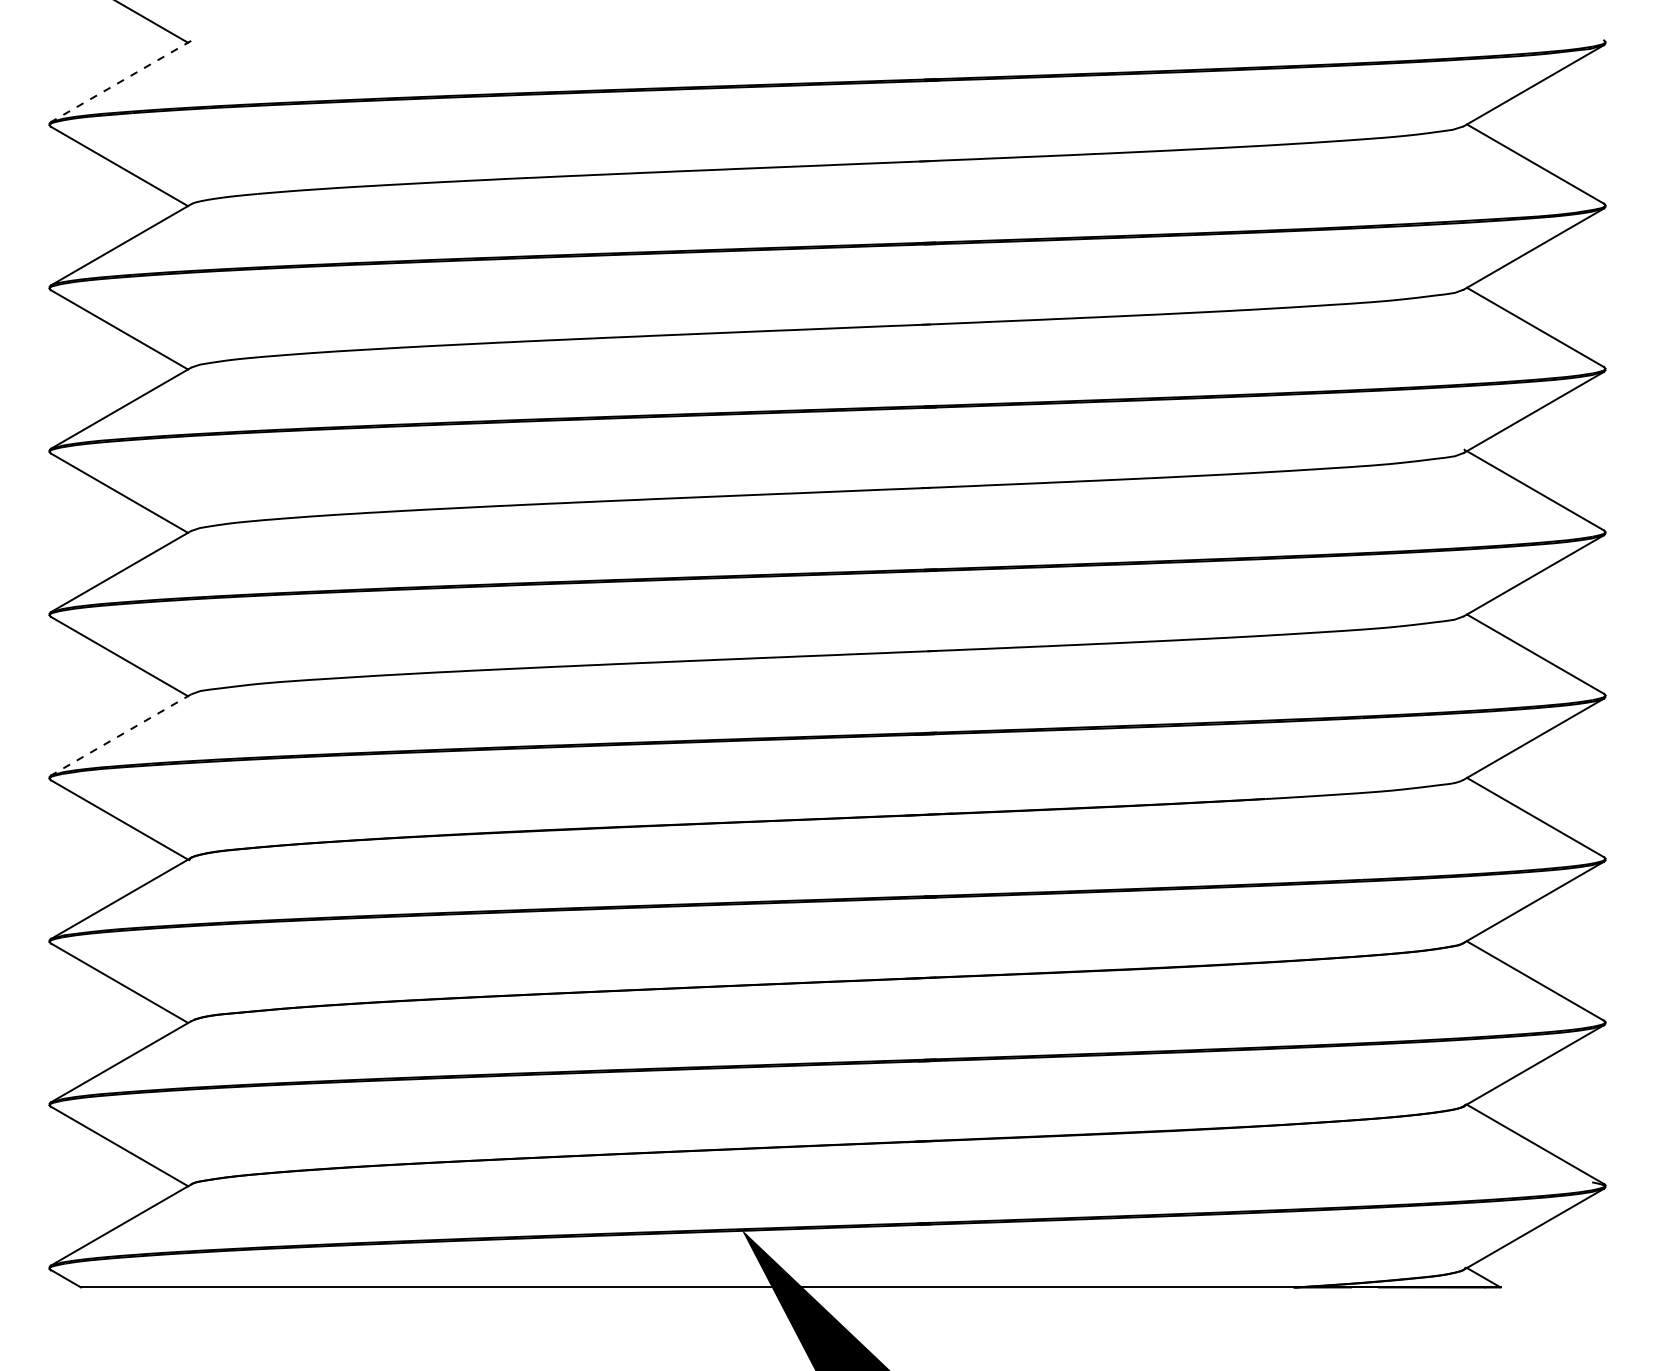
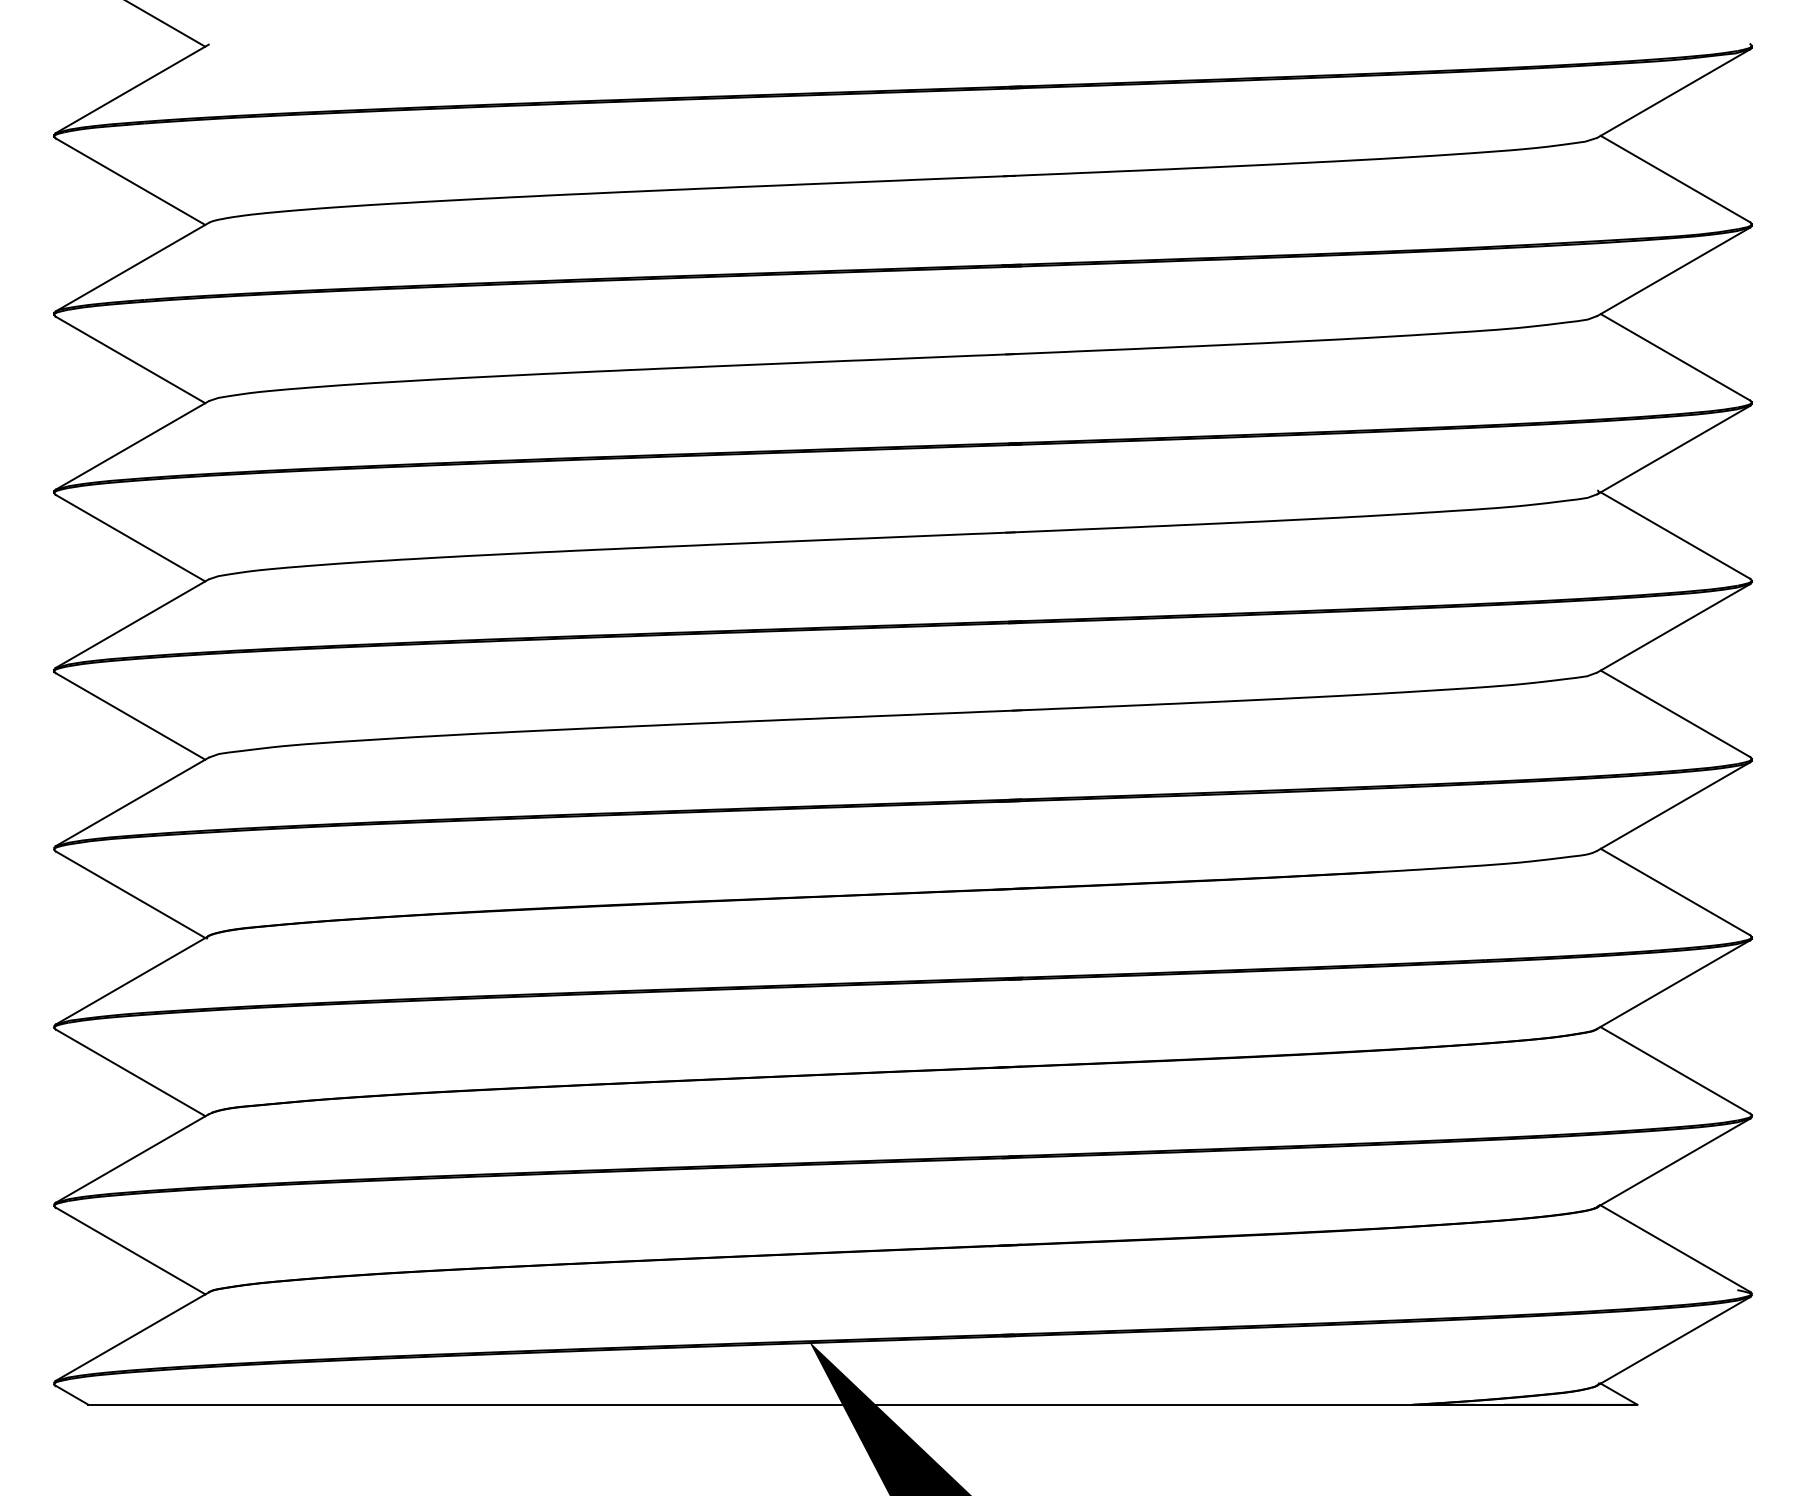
line: (120, 81) -> (131, 89), dashed -> solid
line: (120, 735) -> (131, 802), dashed -> solid

